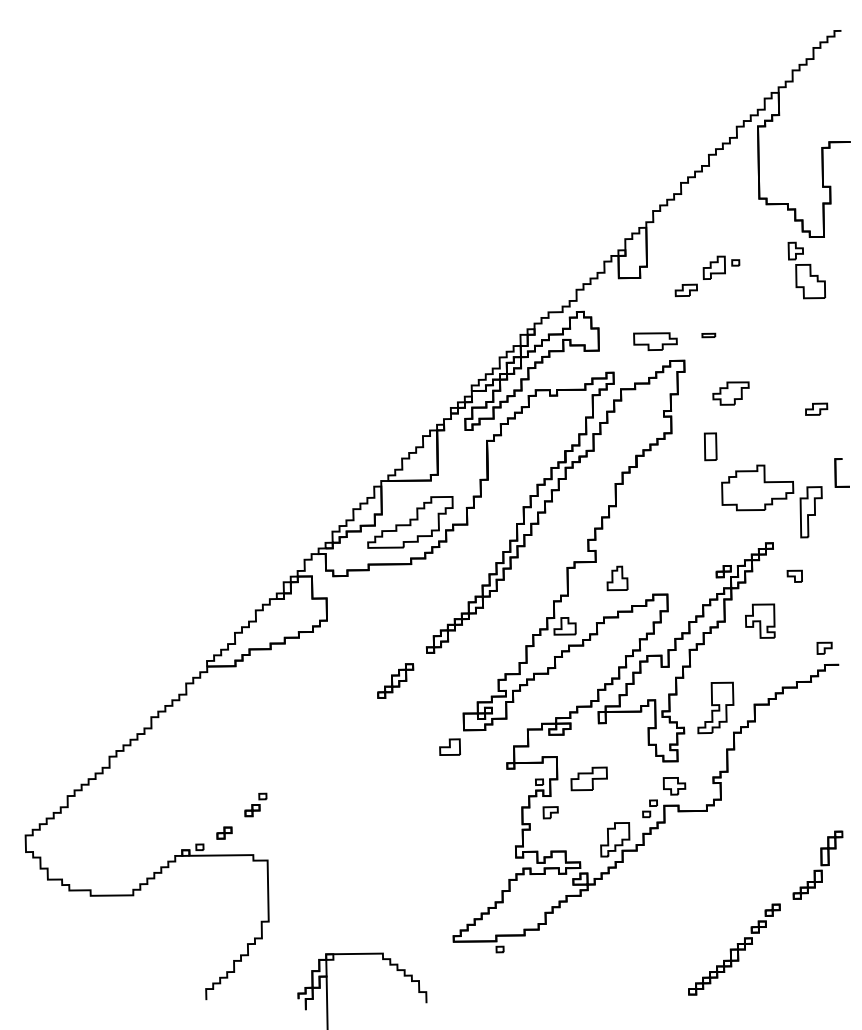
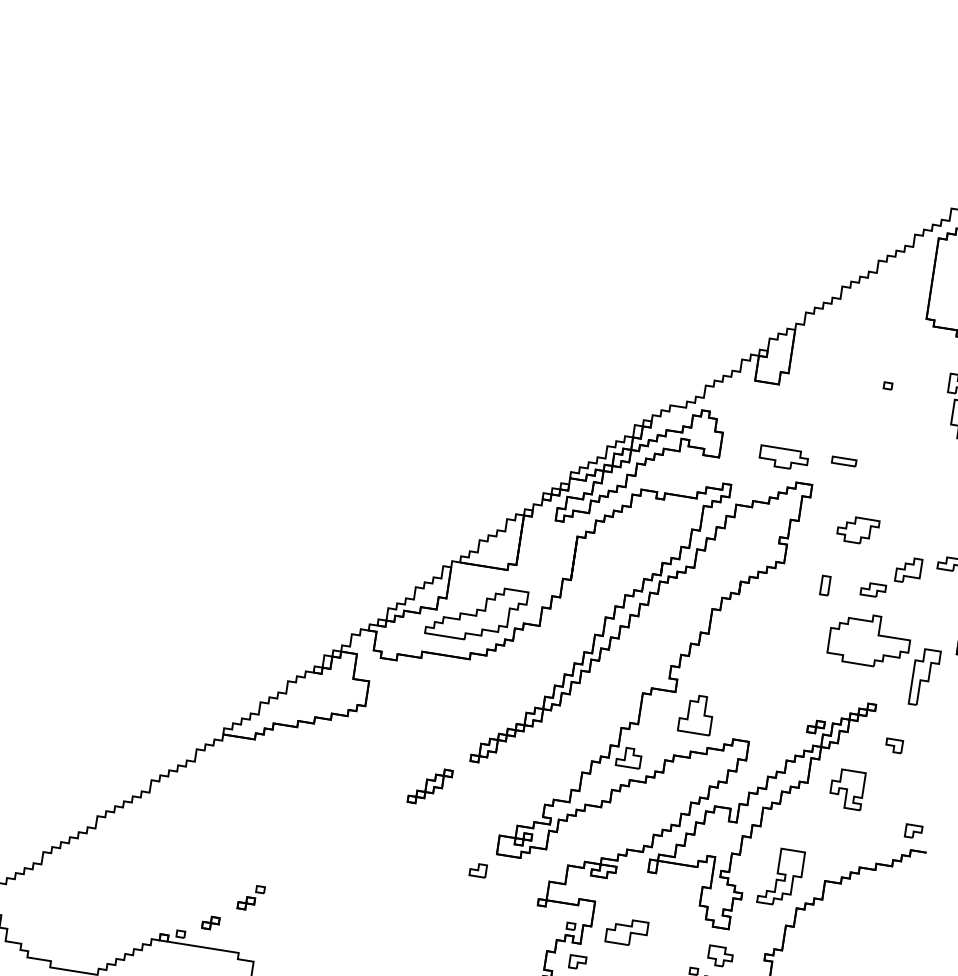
part: (699, 276) -> (890, 577), moved
part: (708, 335) -> (843, 461), size x1.67
part: (710, 446) -> (825, 585), size x0.62
part: (617, 578) -> (696, 714), size x1.43
part: (450, 746) -> (478, 869), size x0.71

